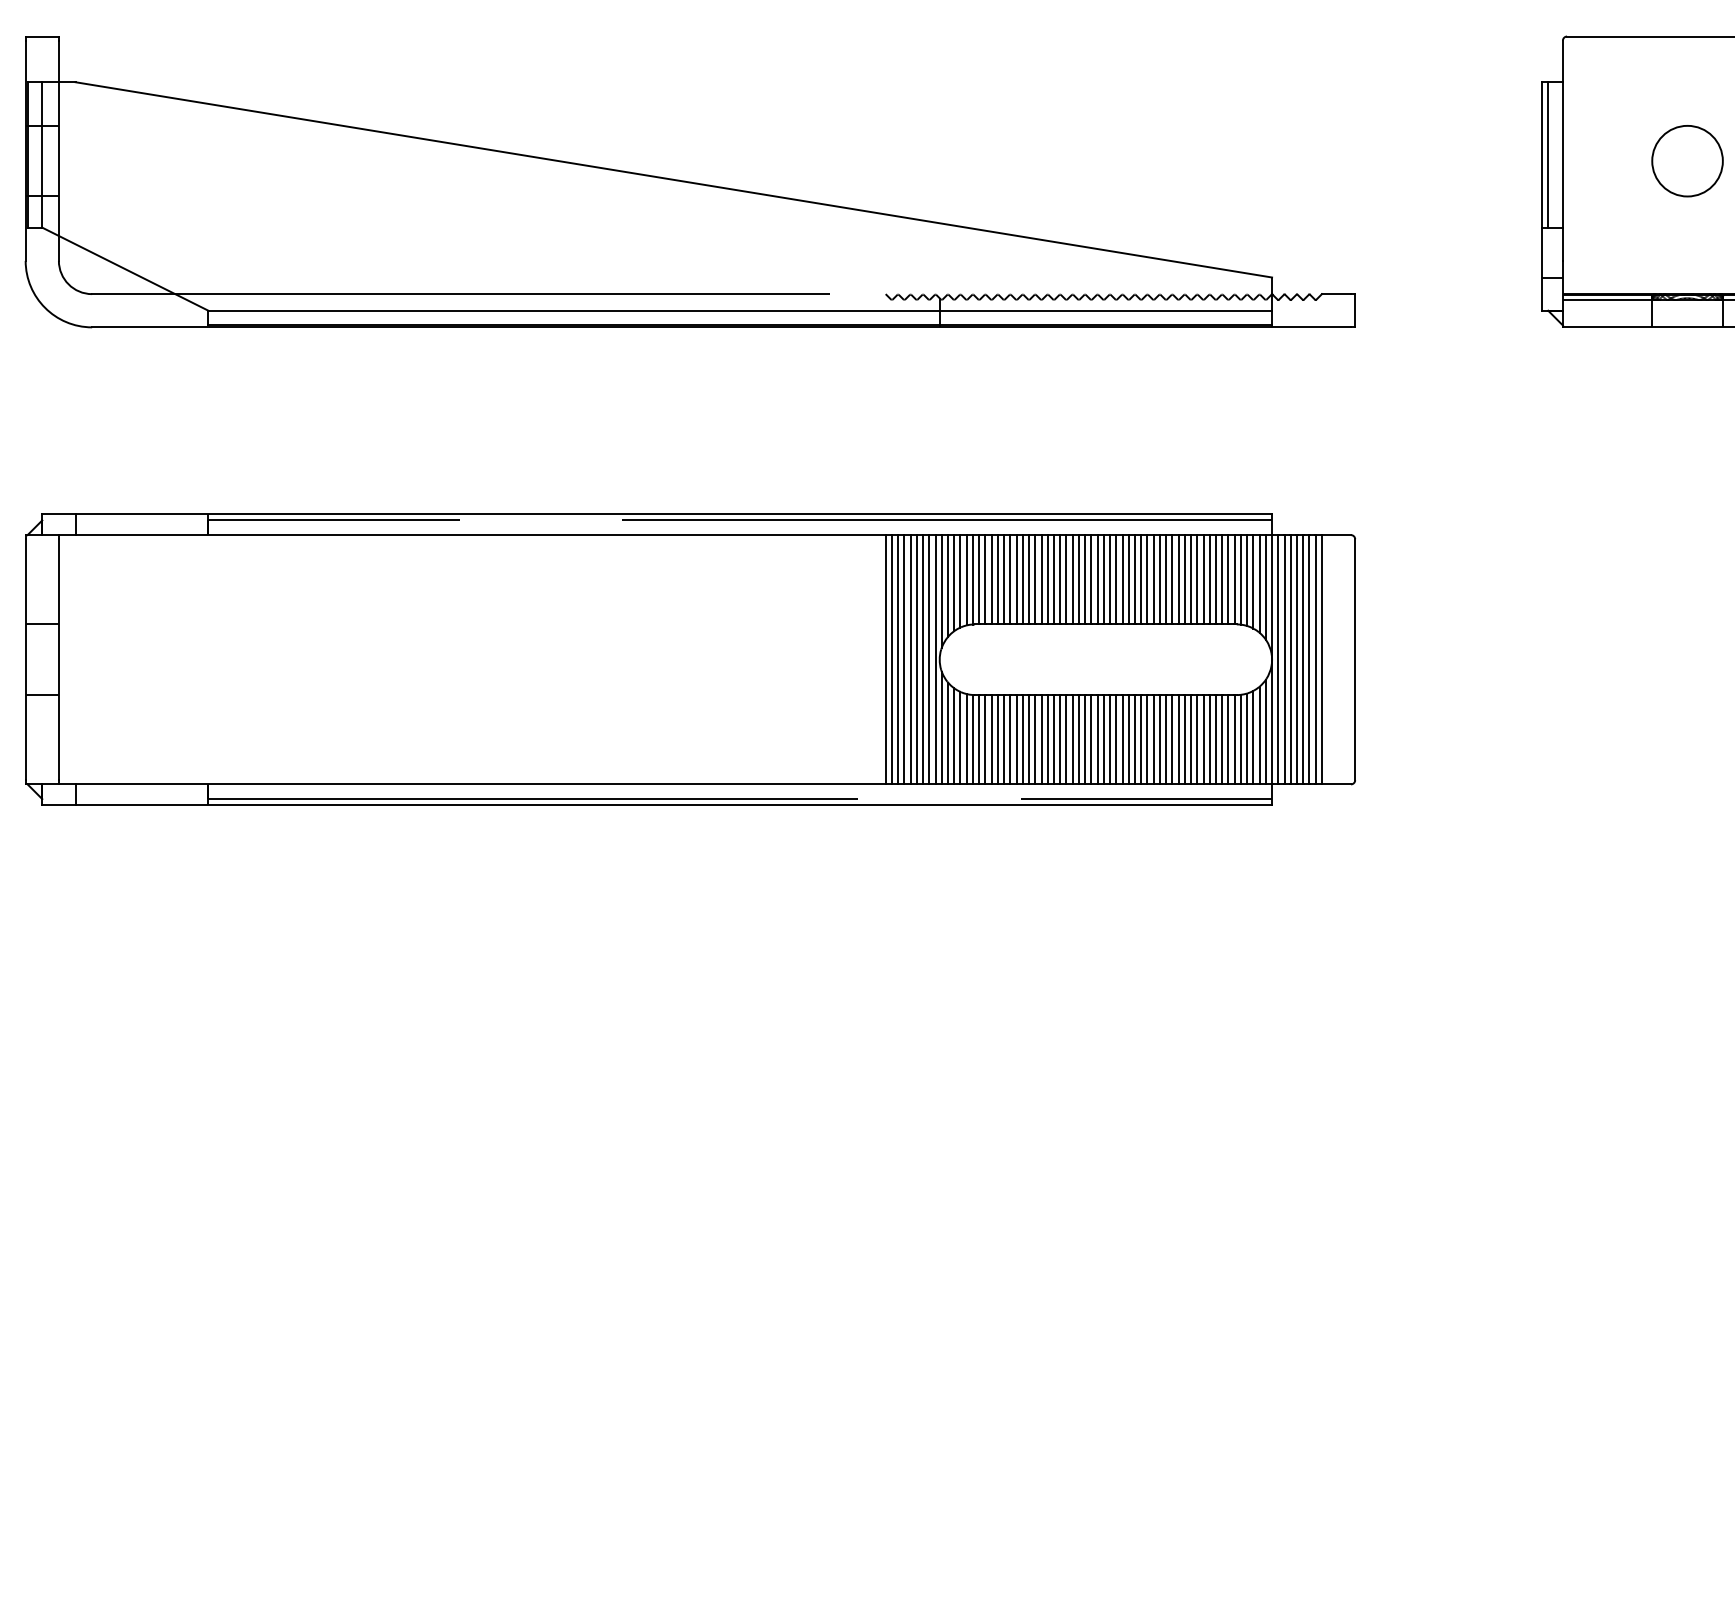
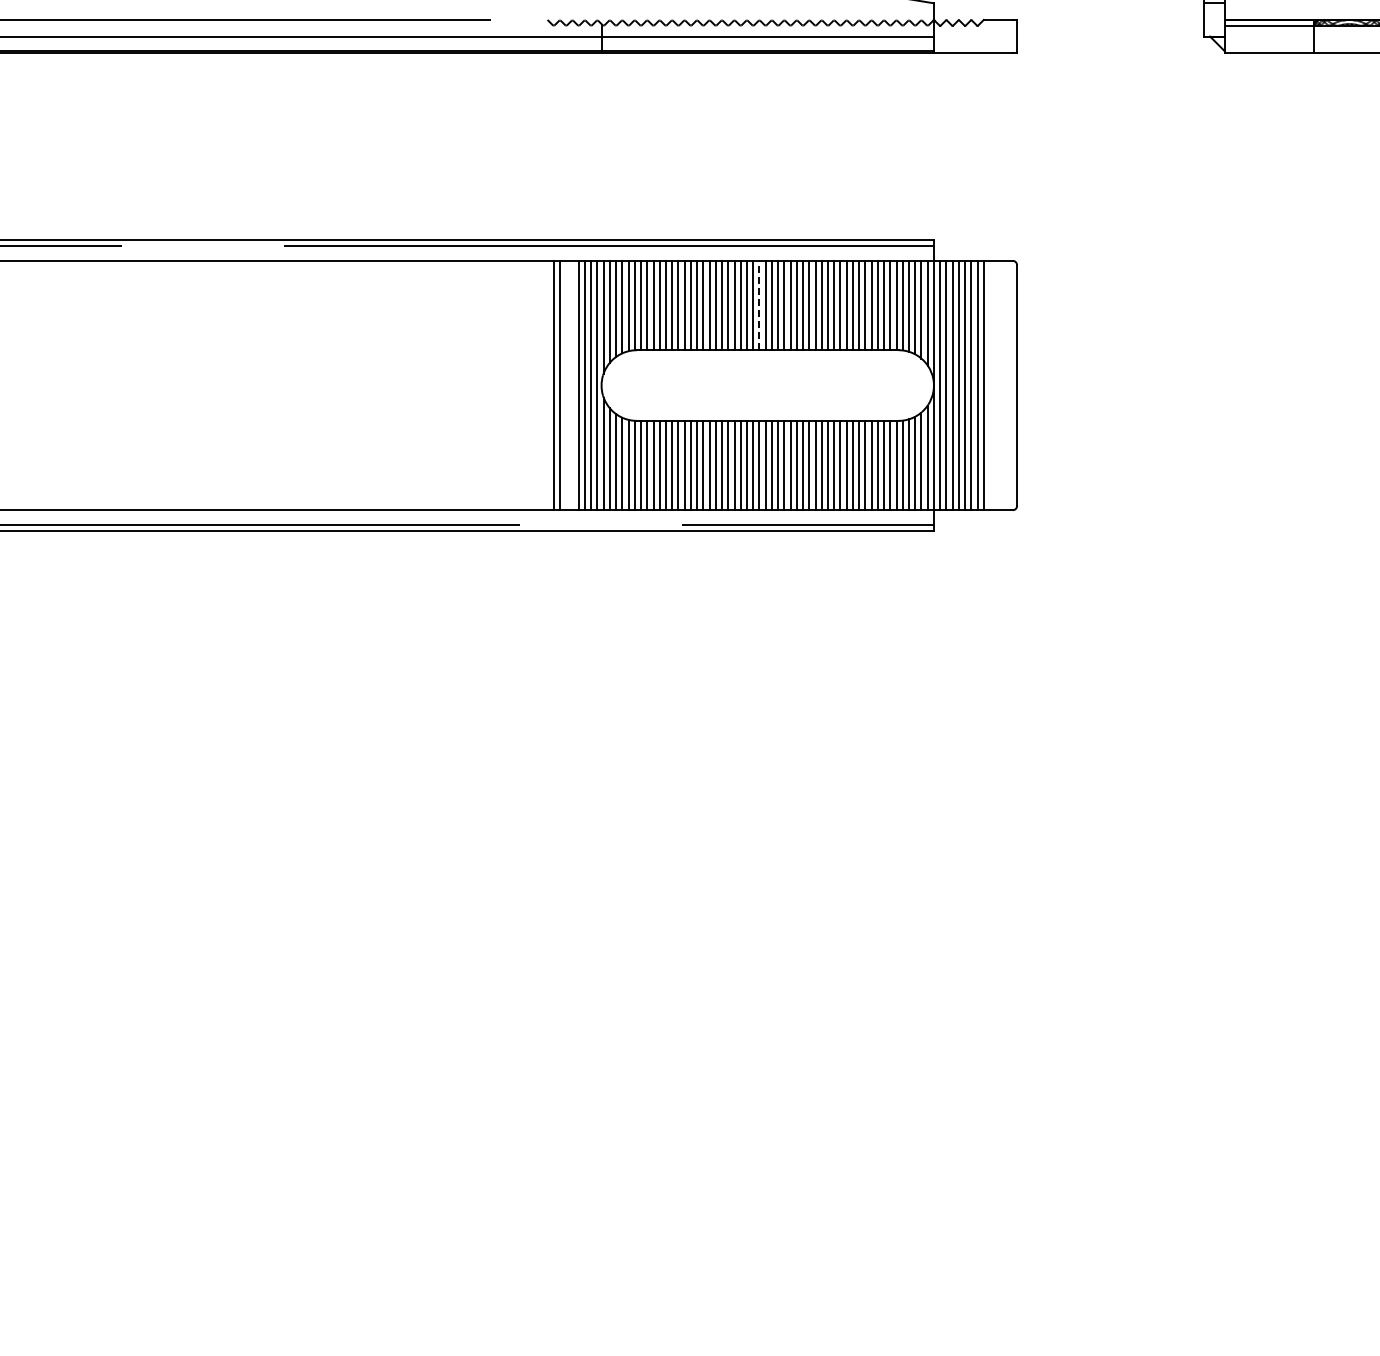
line: (1097, 579) -> (759, 305), solid -> dashed
line: (885, 659) -> (547, 385), removed
line: (904, 659) -> (566, 385), removed
line: (910, 659) -> (572, 385), removed

